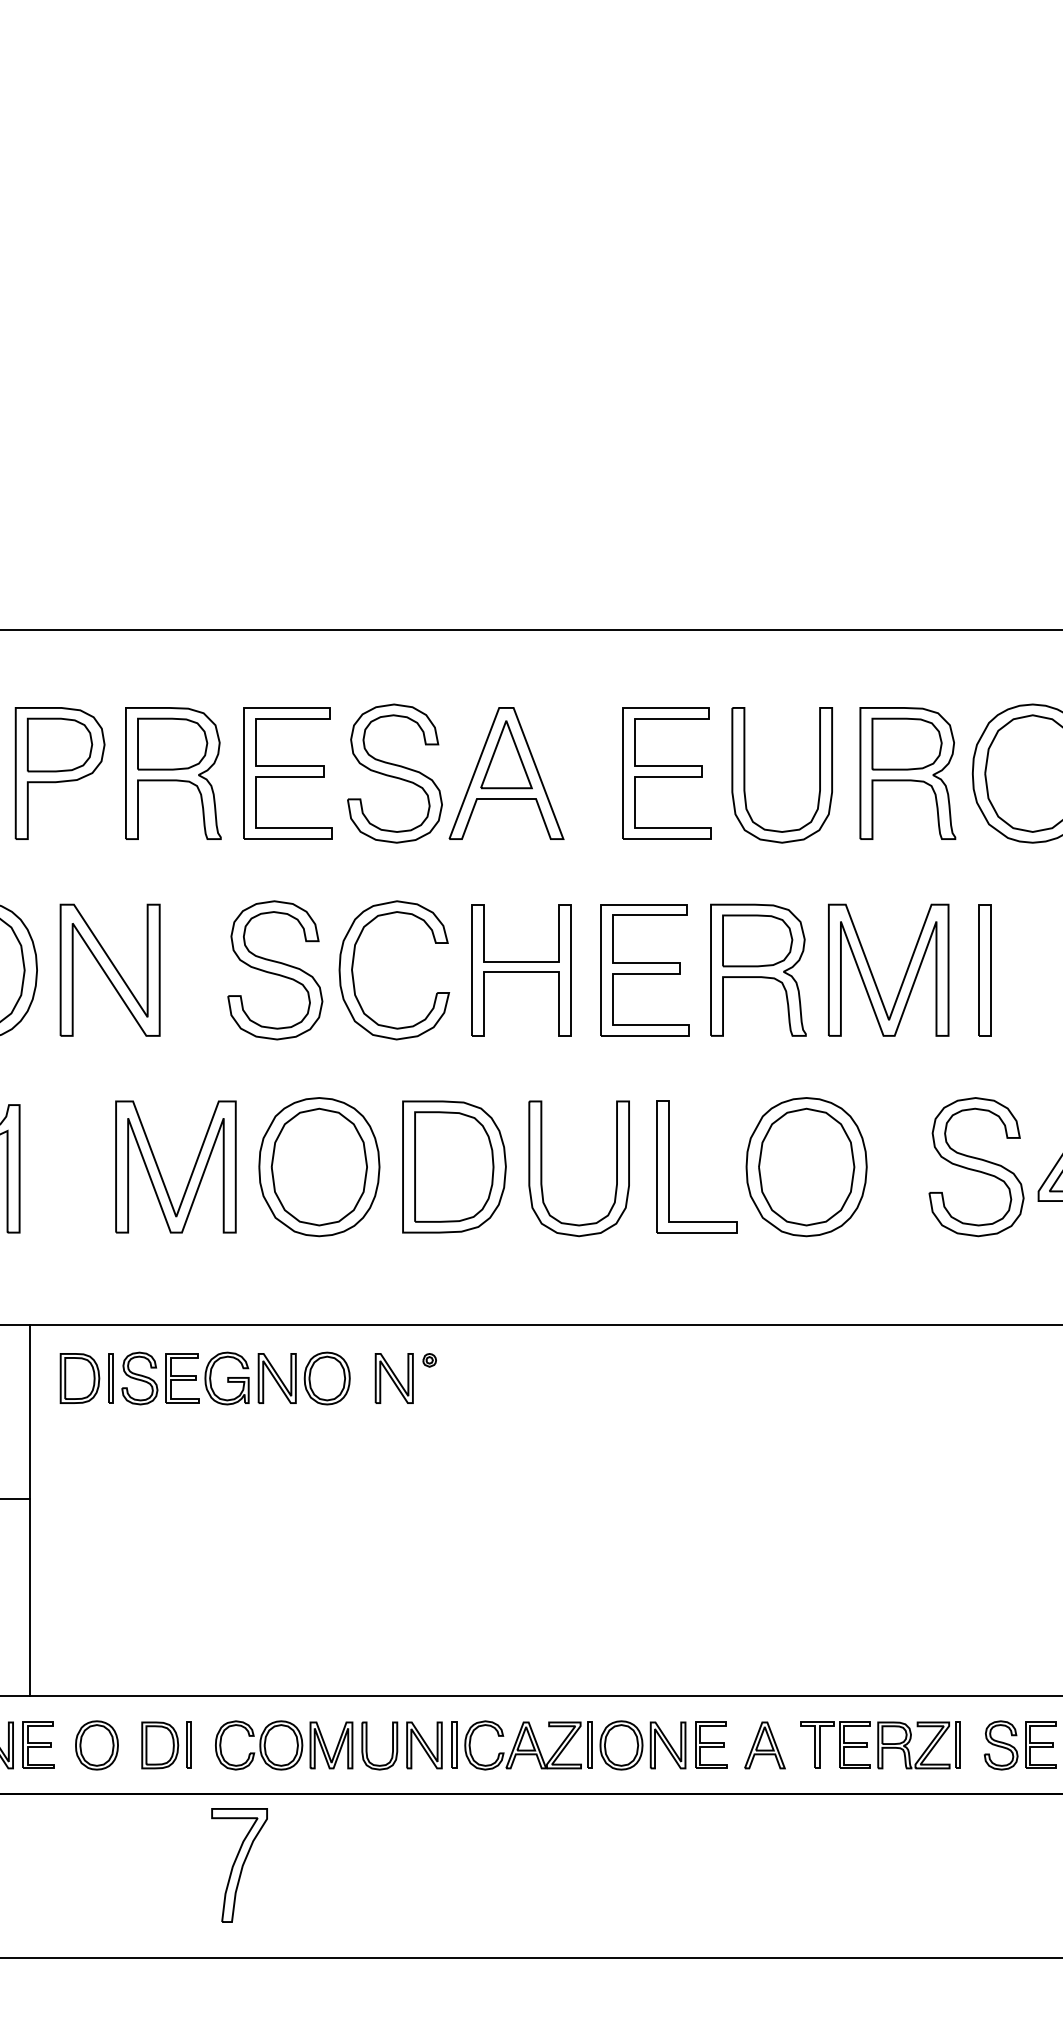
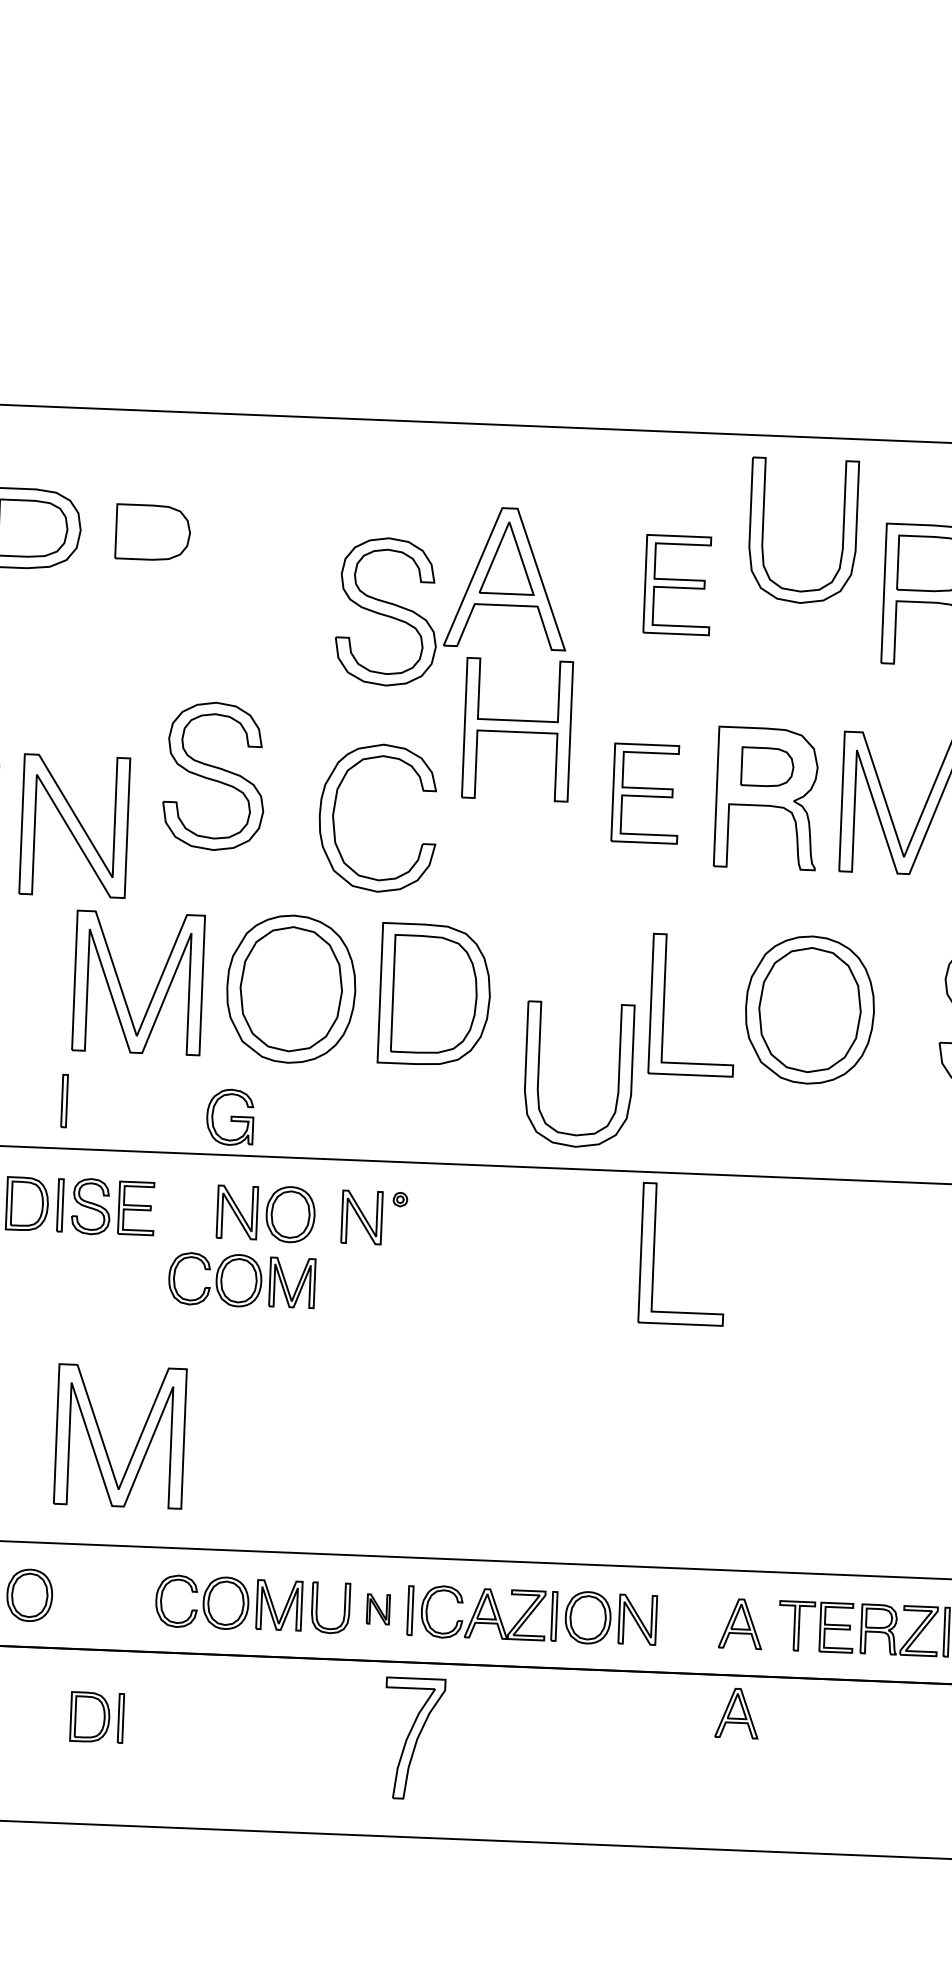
part: (173, 773) -> (152, 563), removed
part: (287, 773) -> (274, 568), removed
part: (394, 773) -> (386, 611), moved
part: (666, 773) -> (677, 585), size x0.7
part: (745, 775) -> (764, 529), moved
part: (757, 940) -> (767, 766), size x0.7
part: (109, 969) -> (74, 825), moved
part: (275, 970) -> (214, 776), moved
part: (521, 970) -> (517, 730), moved
part: (644, 970) -> (645, 793), size x0.7
part: (354, 979) -> (335, 826), moved
part: (542, 1168) -> (539, 1073), moved
part: (110, 1280) -> (64, 1101), added
part: (226, 1378) -> (229, 1117), moved
part: (669, 1400) -> (654, 1252), added
part: (284, 1442) -> (242, 1280), added
part: (160, 1597) -> (103, 1440), added
part: (711, 1744) -> (684, 1620), removed
part: (166, 1745) -> (96, 1717), moved
part: (424, 1745) -> (378, 1609), size x0.6
part: (764, 1829) -> (736, 1713), added
part: (239, 1865) -> (413, 1738), moved

